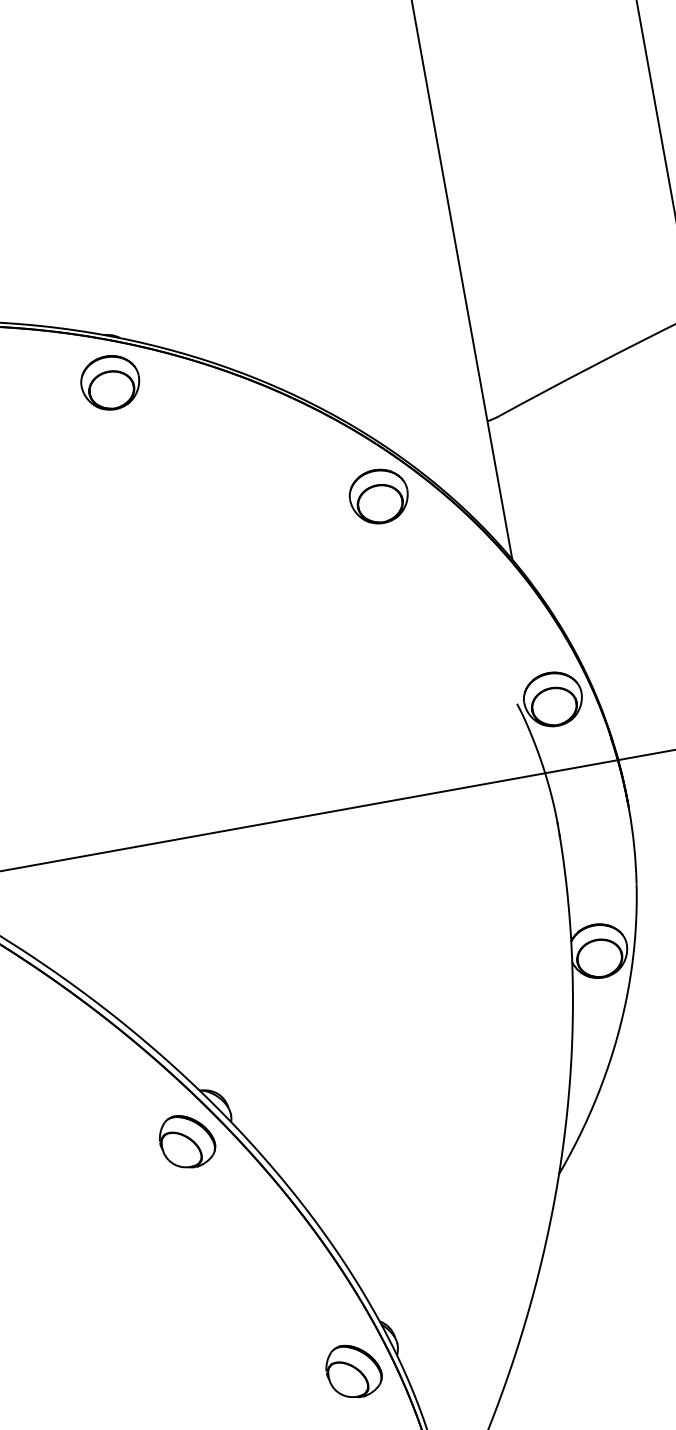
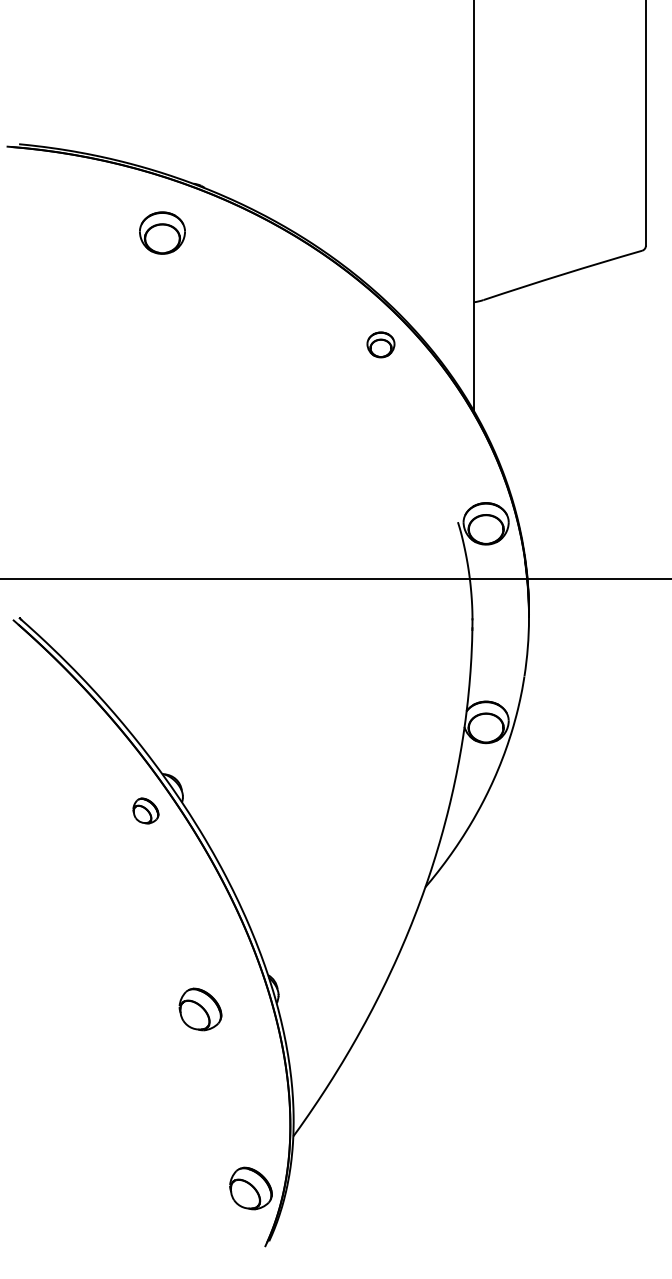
part: (110, 382) -> (162, 232), moved
part: (378, 496) -> (380, 344), size x0.6
part: (186, 1140) -> (145, 810), size x0.6
part: (353, 1371) -> (200, 1009), moved

